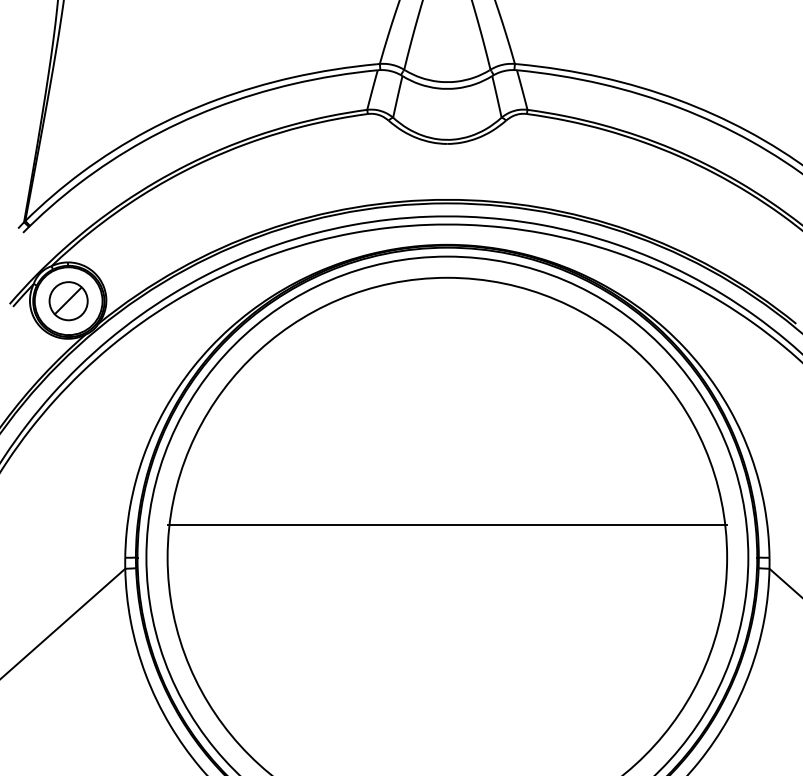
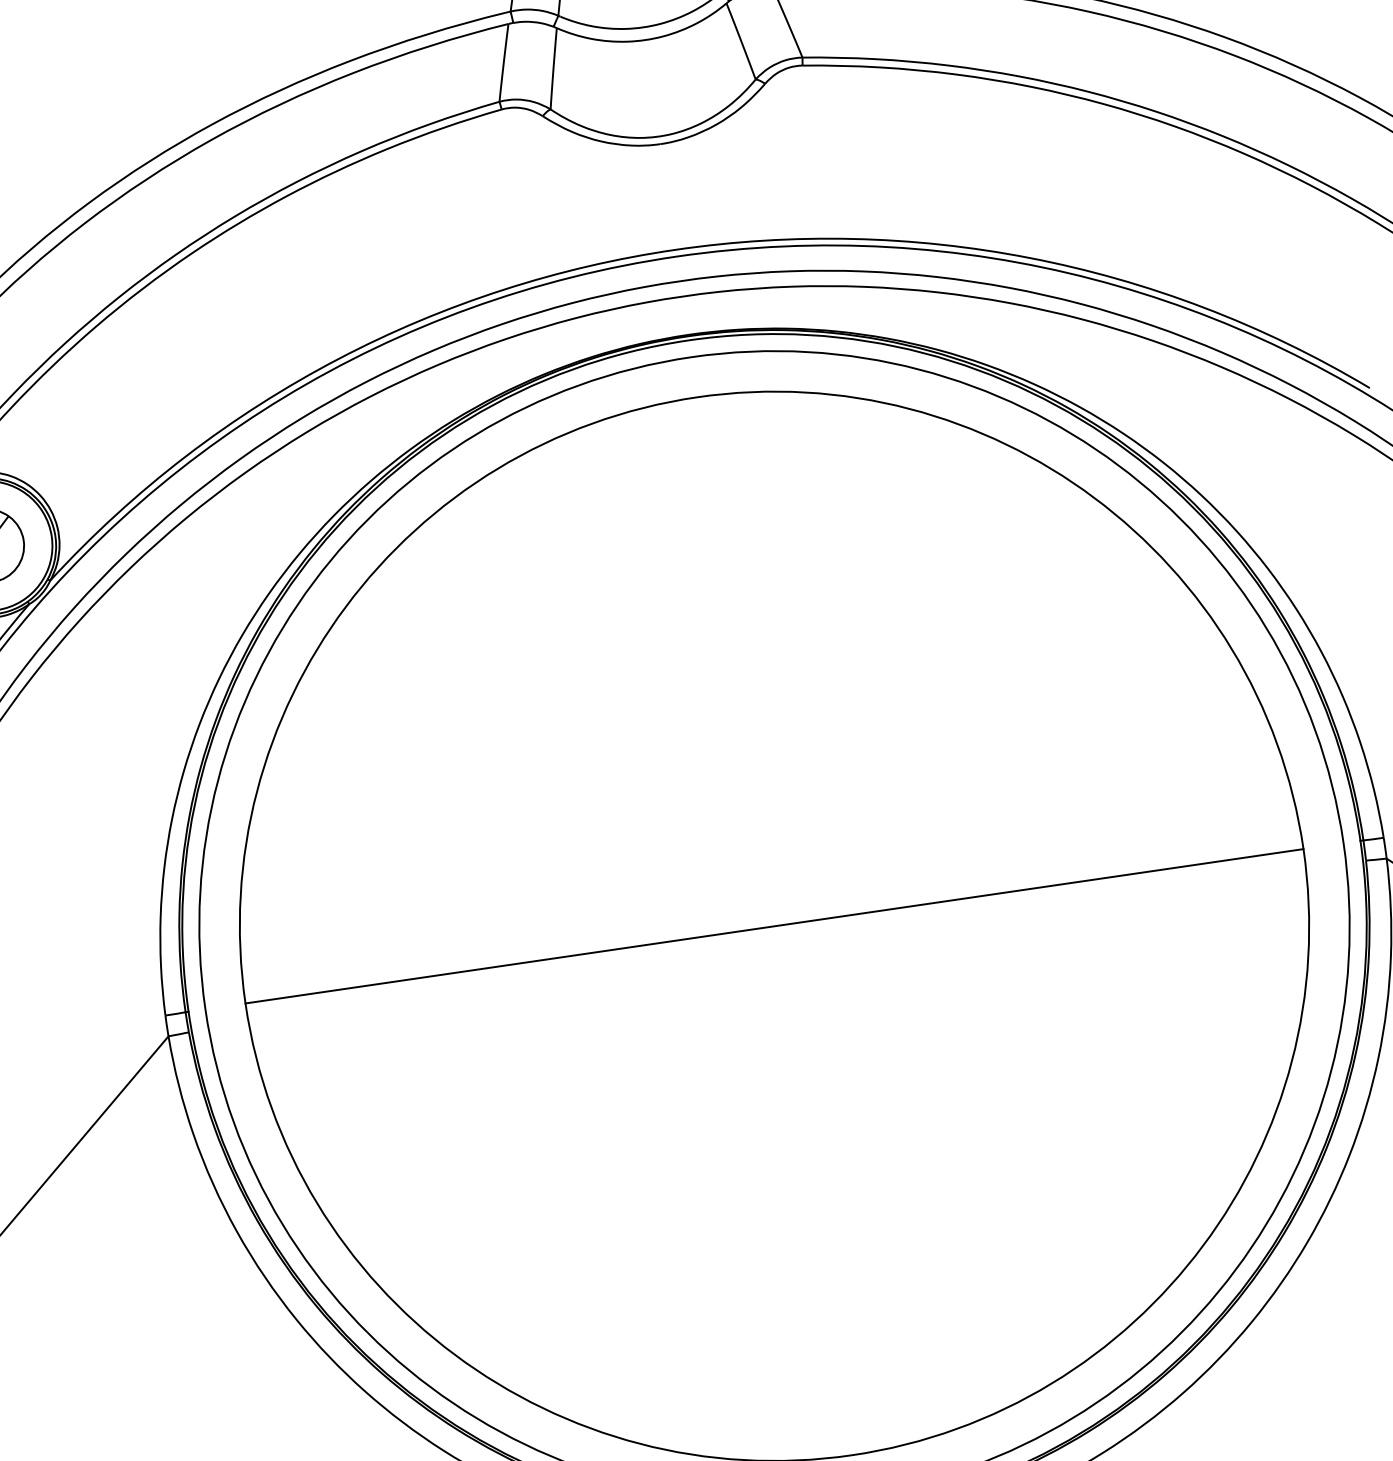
line: (447, 524) -> (774, 926), moved

